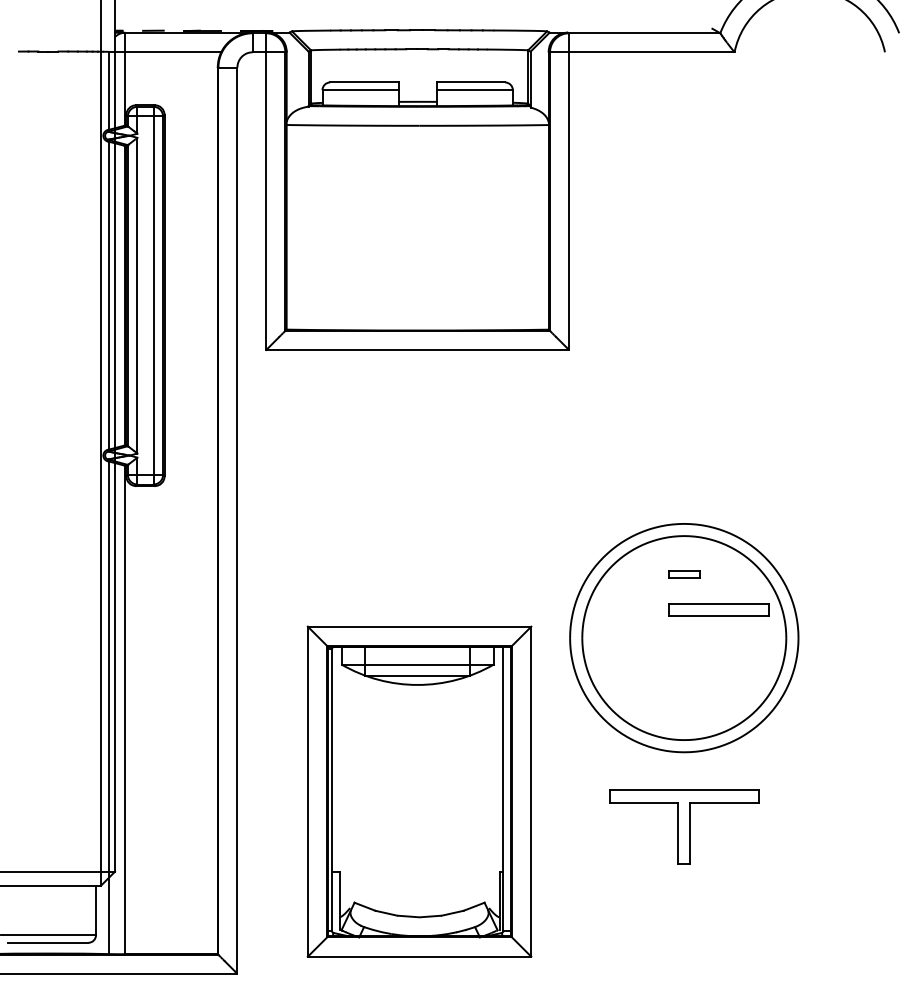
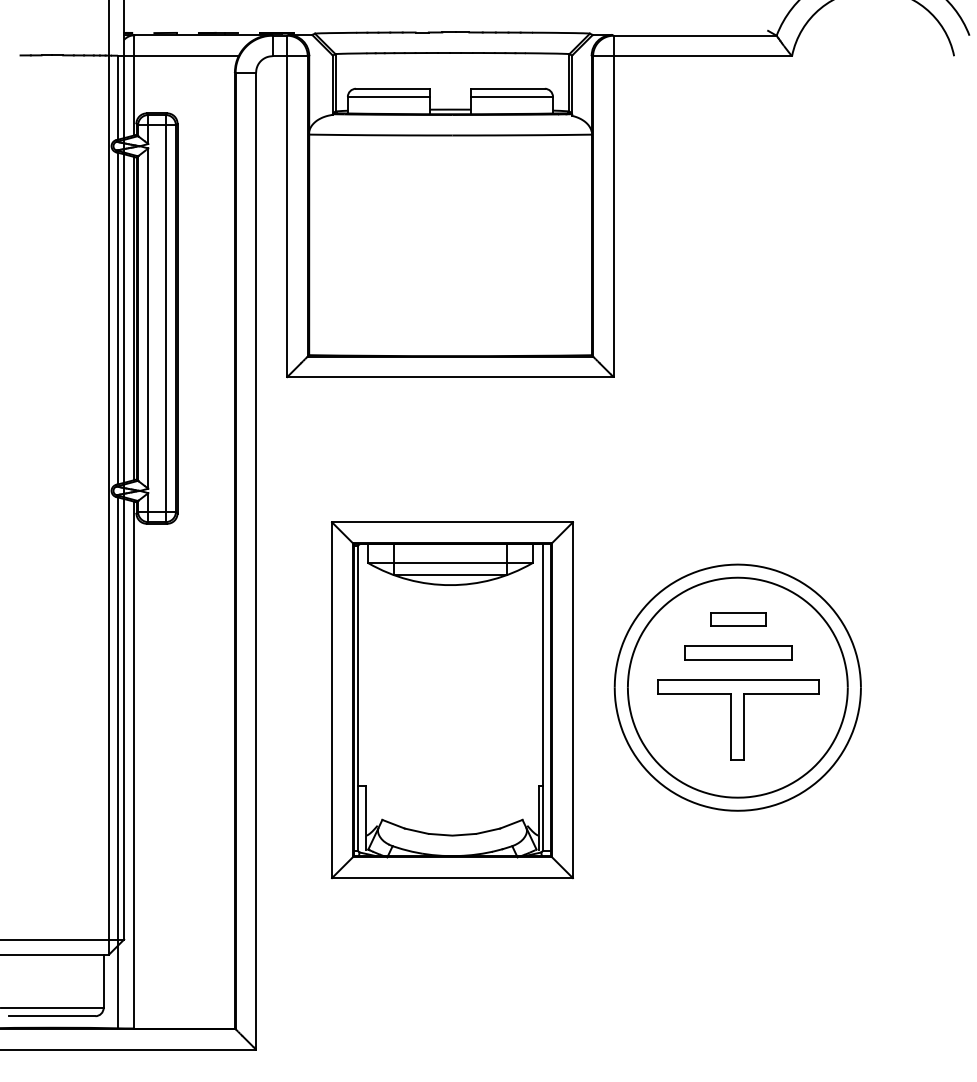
part: (684, 574) -> (738, 619), size x1.67
part: (718, 609) -> (738, 652), moved
part: (419, 791) -> (452, 700), moved
part: (684, 826) -> (738, 719), moved

